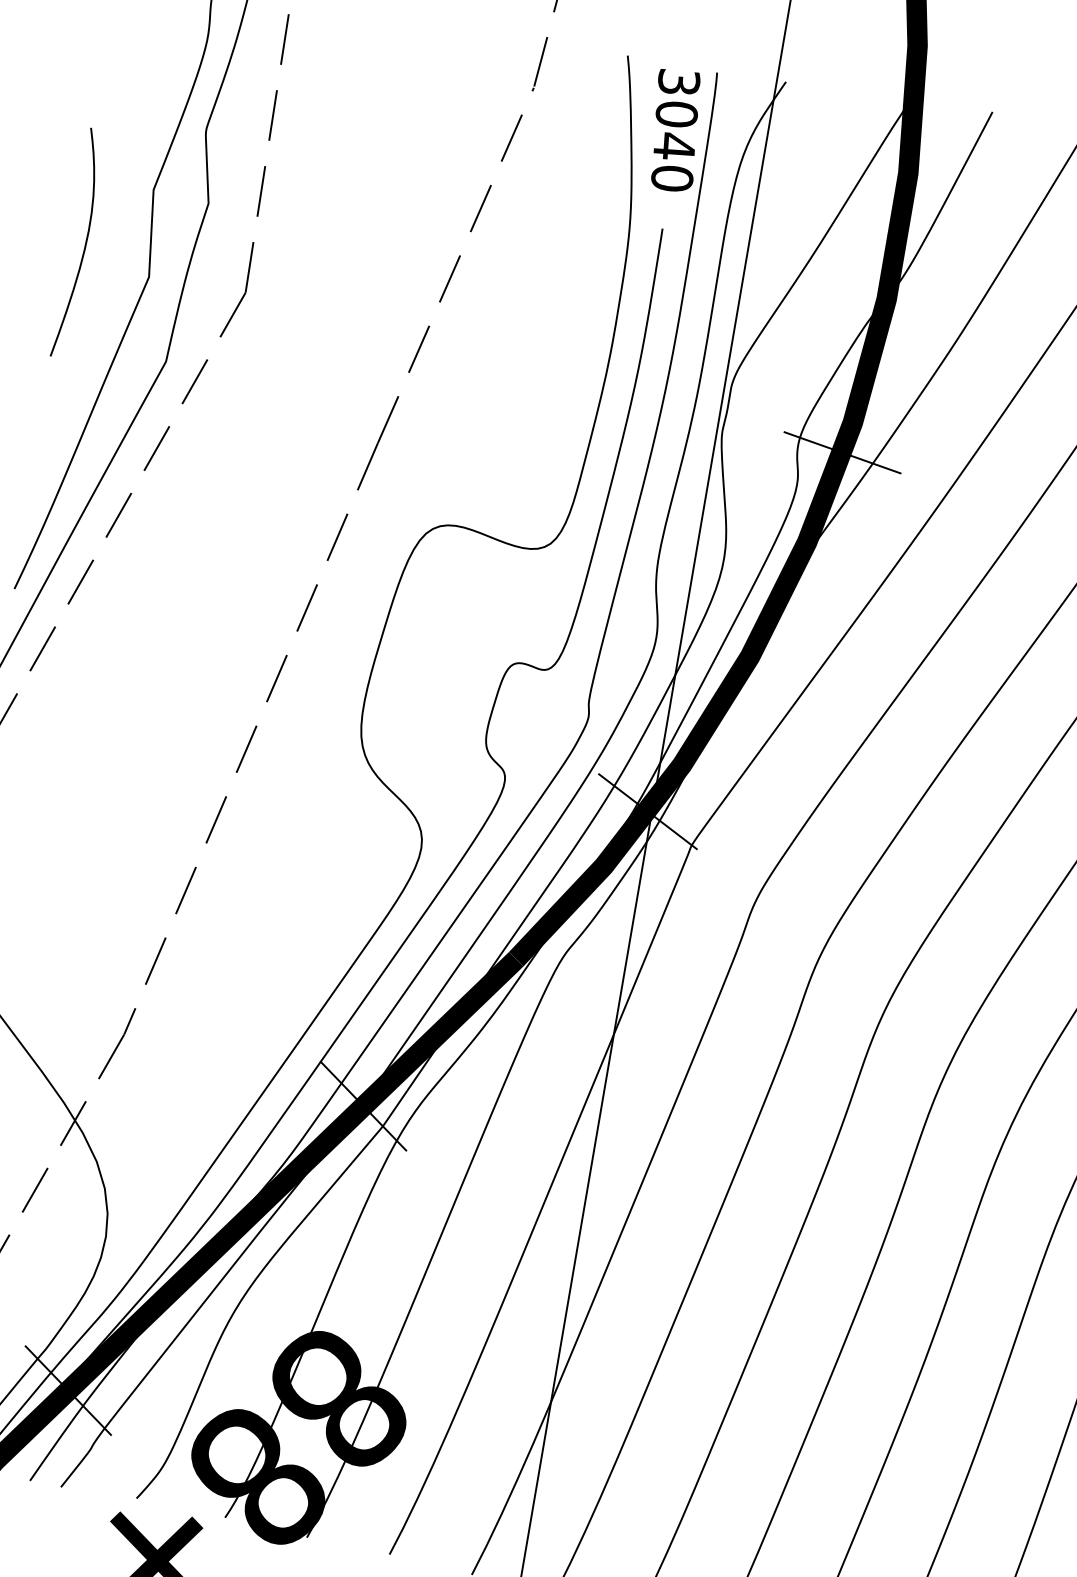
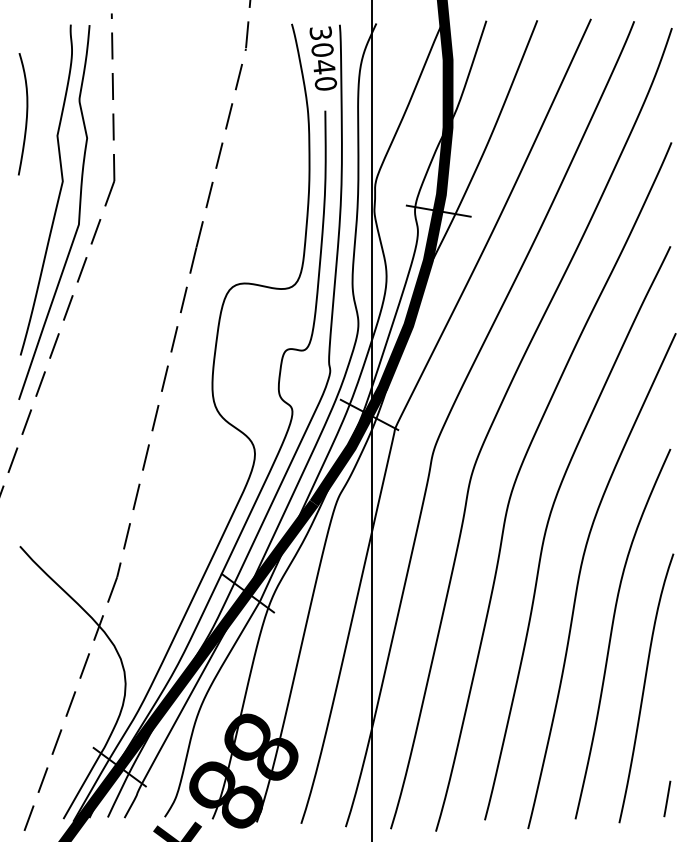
curve: (84, 244) -> (26, 114), moved

